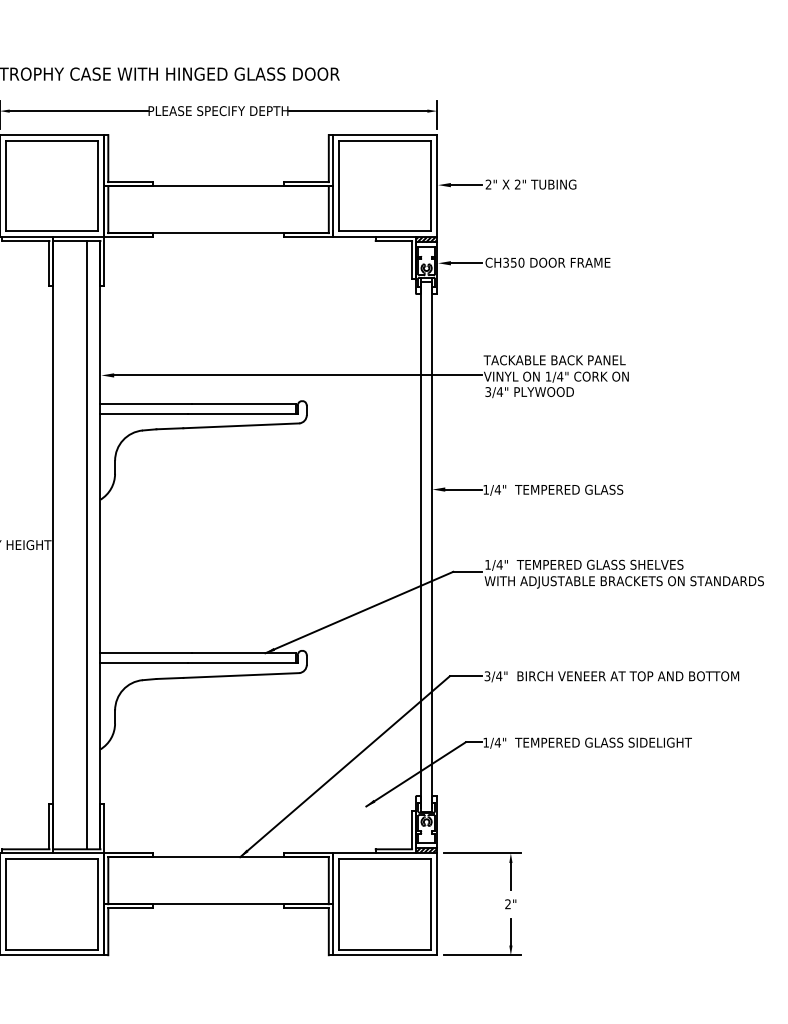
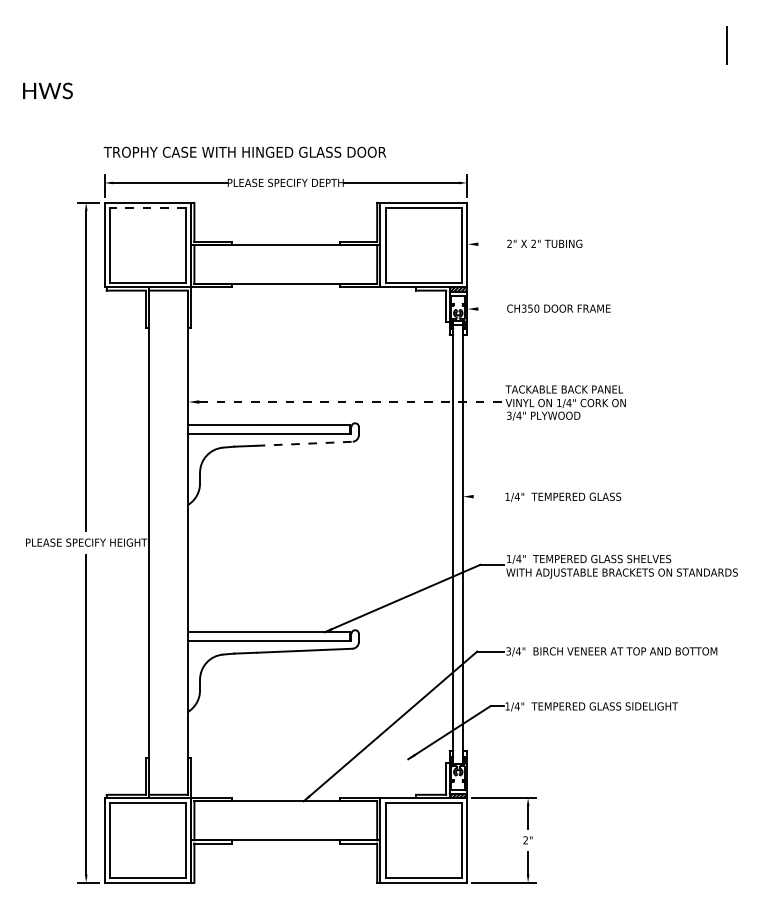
line: (51, 140) -> (147, 207), solid -> dashed
line: (466, 185) -> (491, 244), removed
line: (466, 263) -> (491, 309), removed
line: (299, 376) -> (352, 402), solid -> dashed
line: (242, 425) -> (305, 443), solid -> dashed
line: (463, 489) -> (488, 496), removed
line: (87, 544) -> (177, 542), removed

